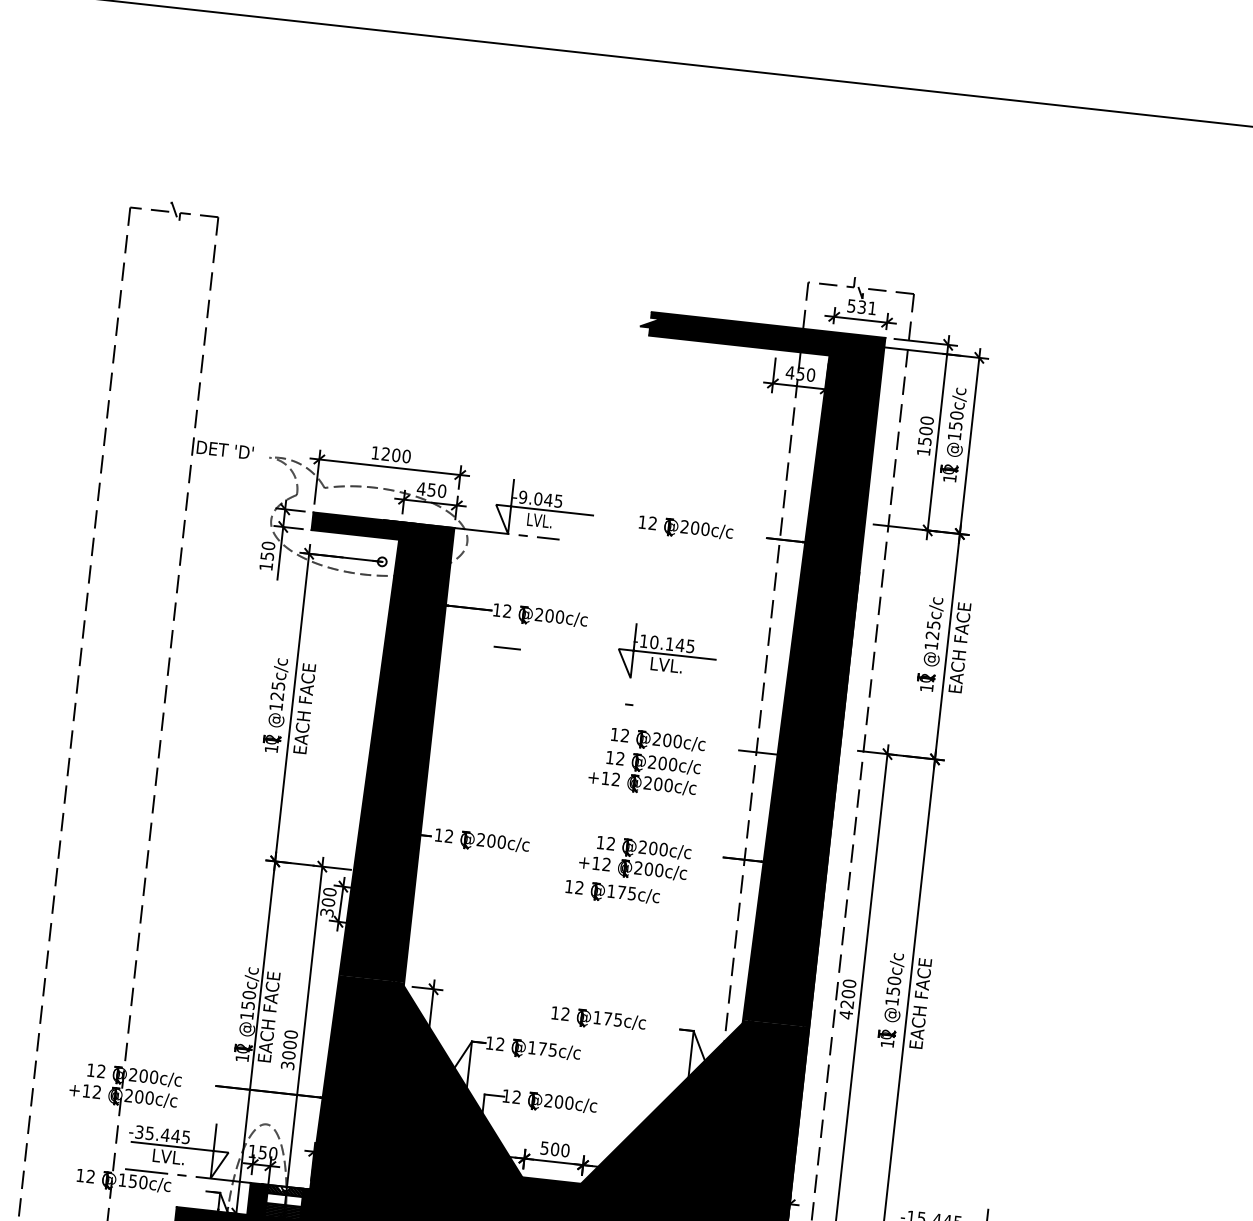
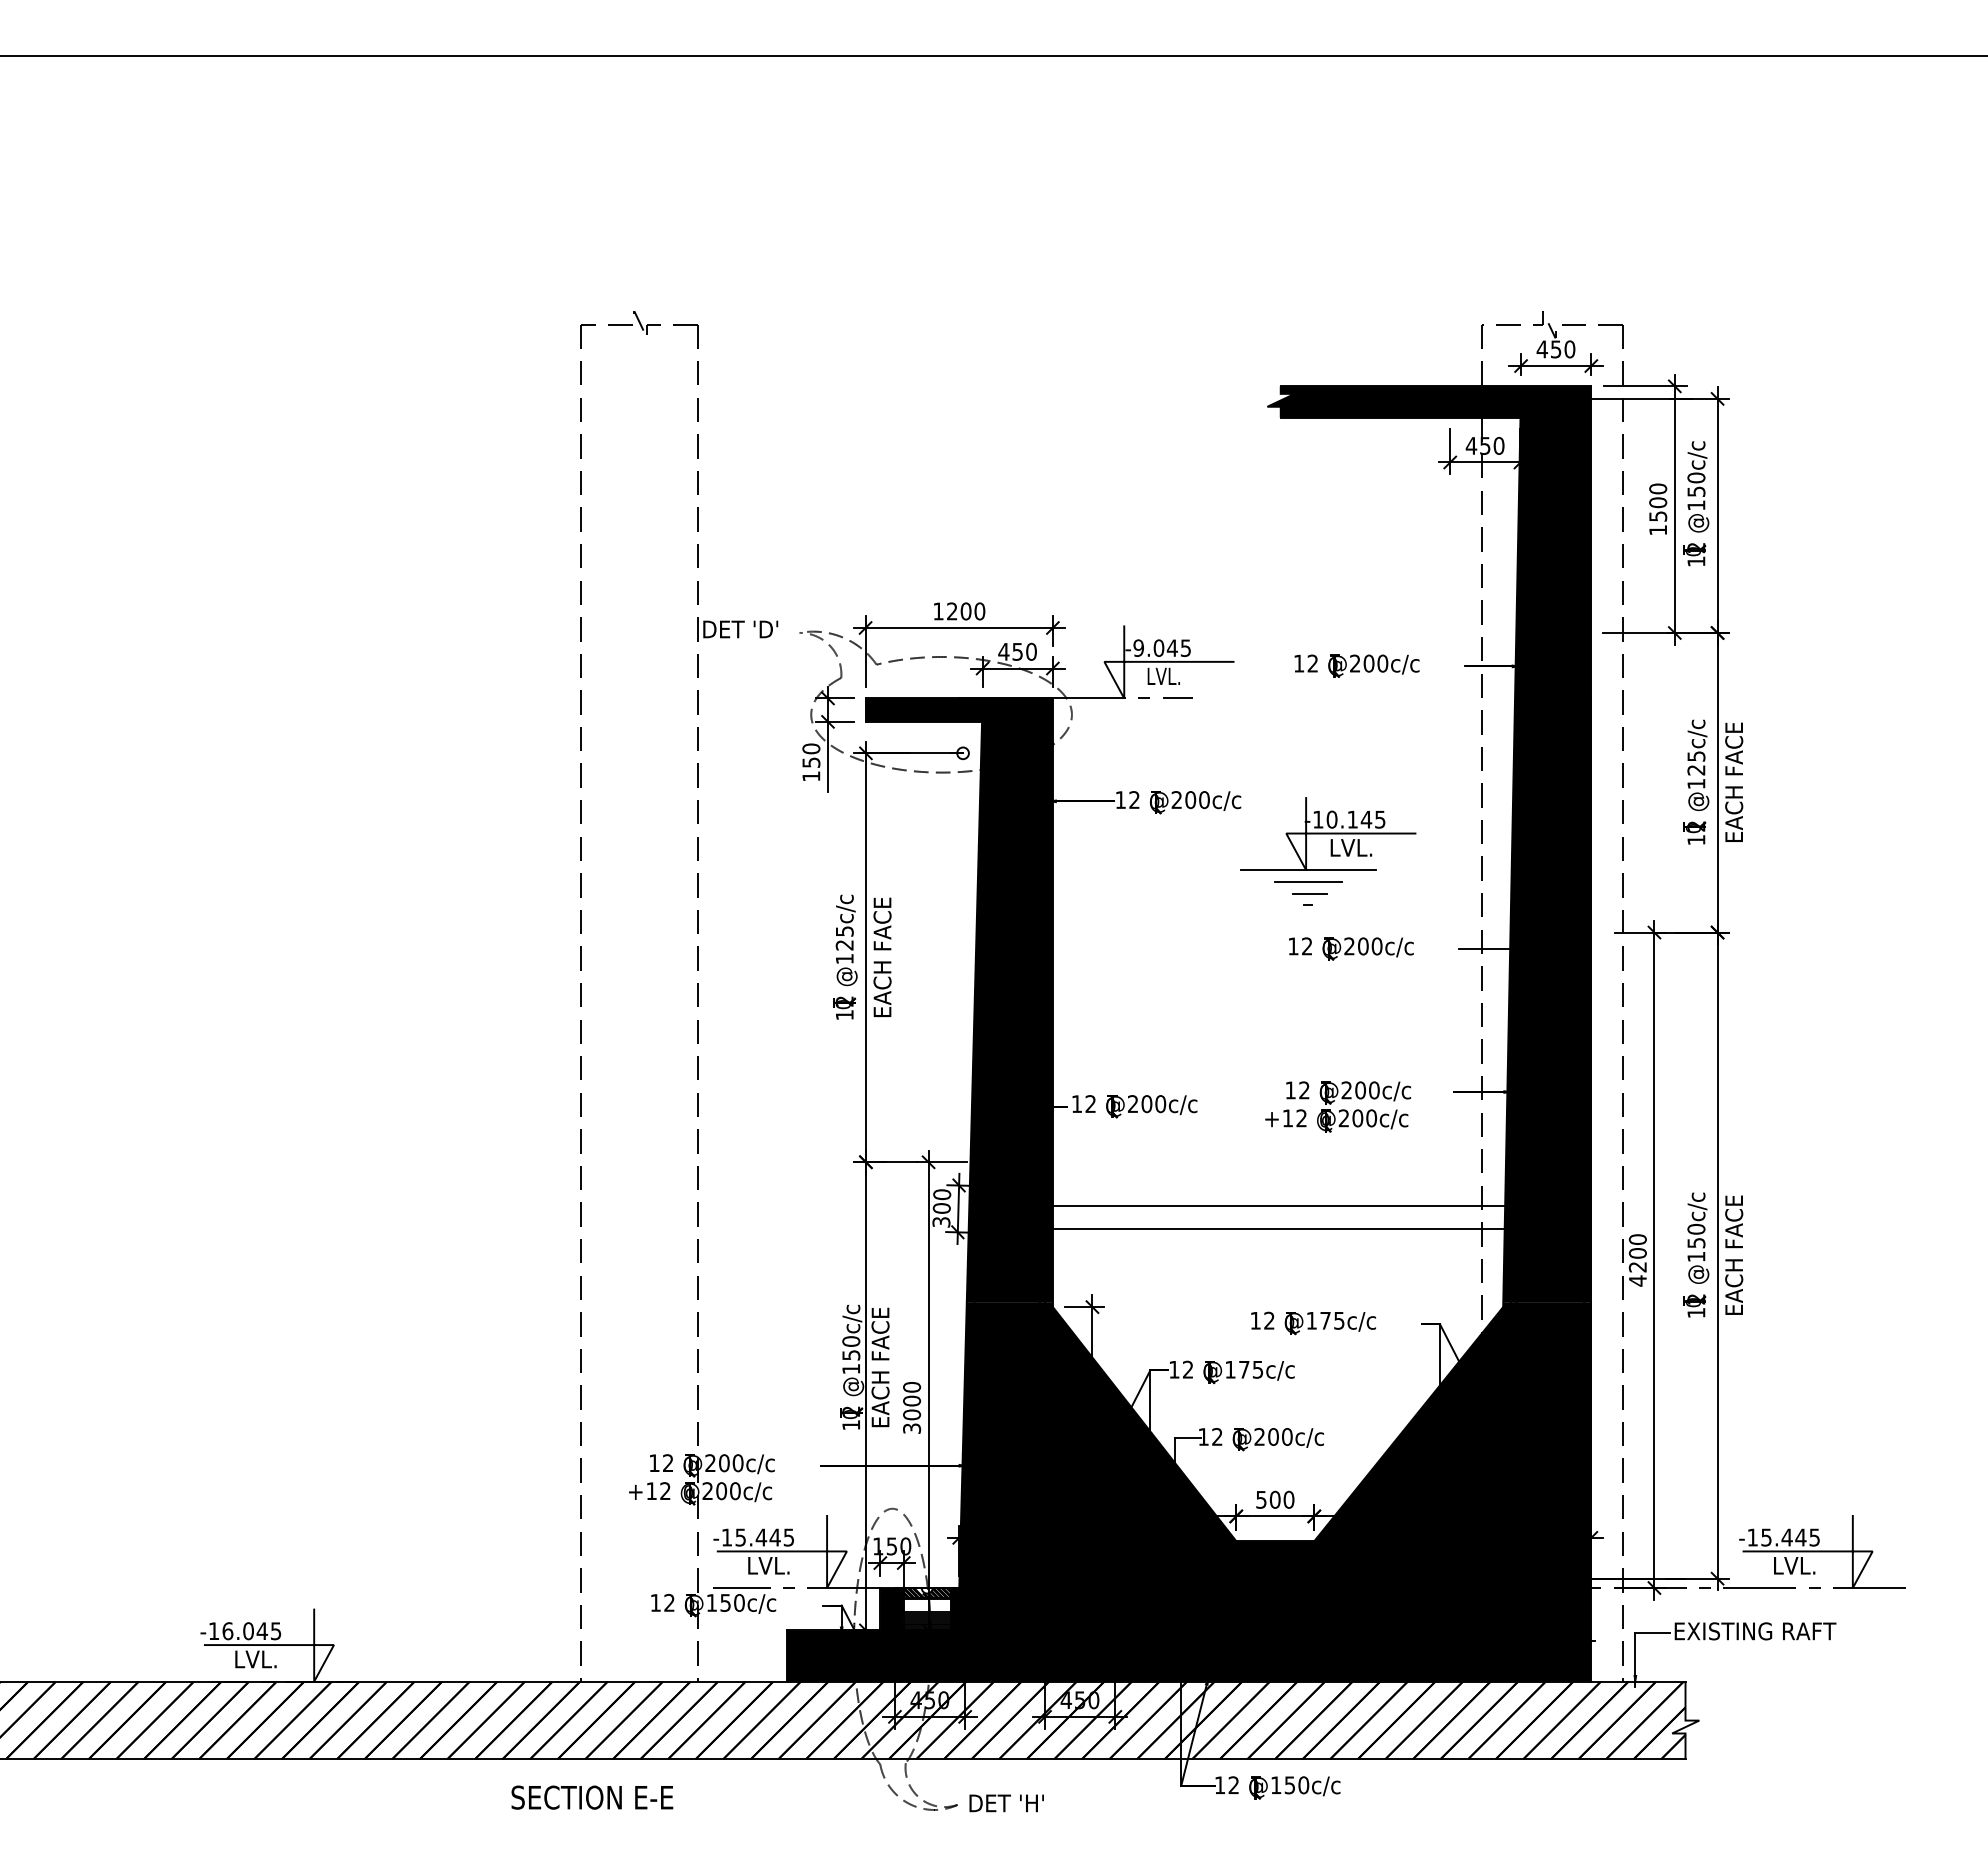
text: (861, 307) -> (1555, 349), 531 -> 450
line: (507, 648) -> (1309, 893), moved
line: (632, 678) -> (1308, 870), added
line: (631, 686) -> (1308, 881), added
part: (644, 773) -> (1337, 993), removed
part: (612, 893) -> (1313, 1155), removed
line: (582, 928) -> (1278, 1205), added
line: (580, 946) -> (1278, 1229), added
text: (139, 1132) -> (726, 1537), -35.445 -> -15.445

